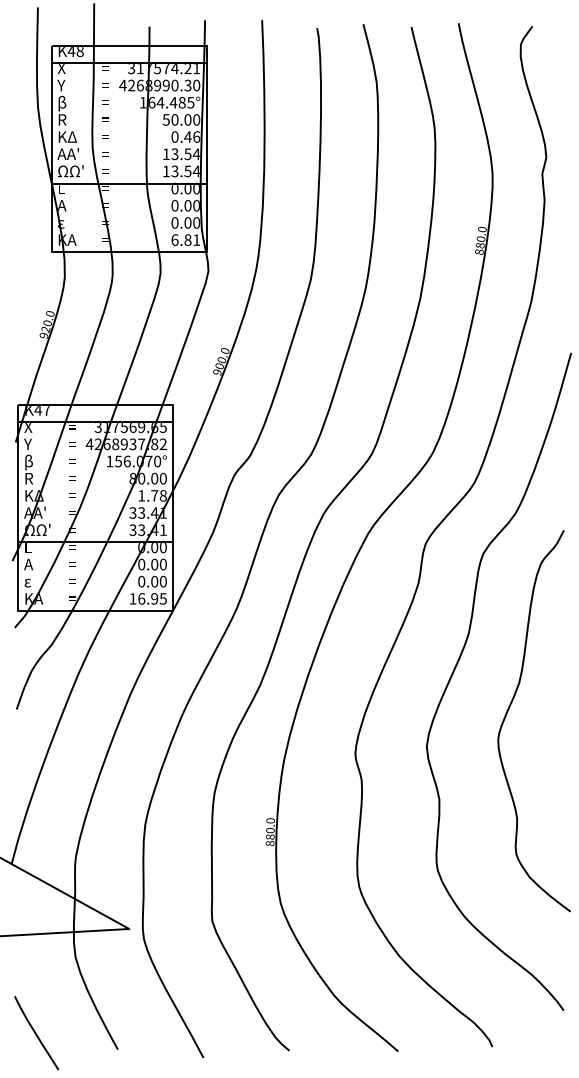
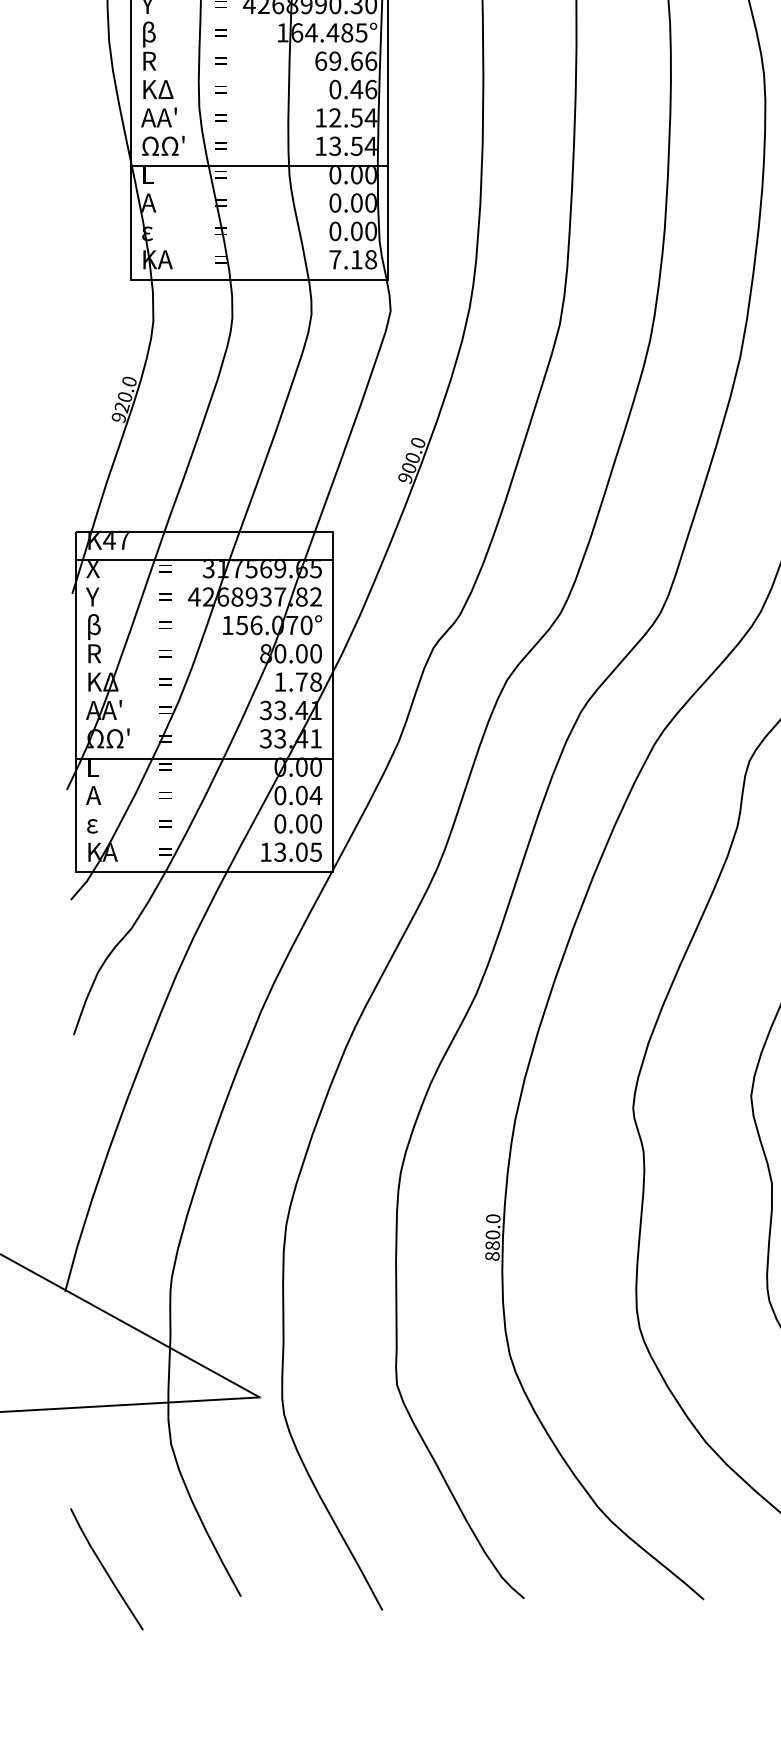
text: (181, 119) -> (346, 60), 50.00 -> 69.66
text: (174, 154) -> (334, 118), 13.54 -> 12.54
text: (185, 239) -> (352, 258), 6.81 -> 7.18
text: (163, 564) -> (316, 795), 0.00 -> 0.04
text: (148, 598) -> (291, 851), 16.95 -> 13.05

